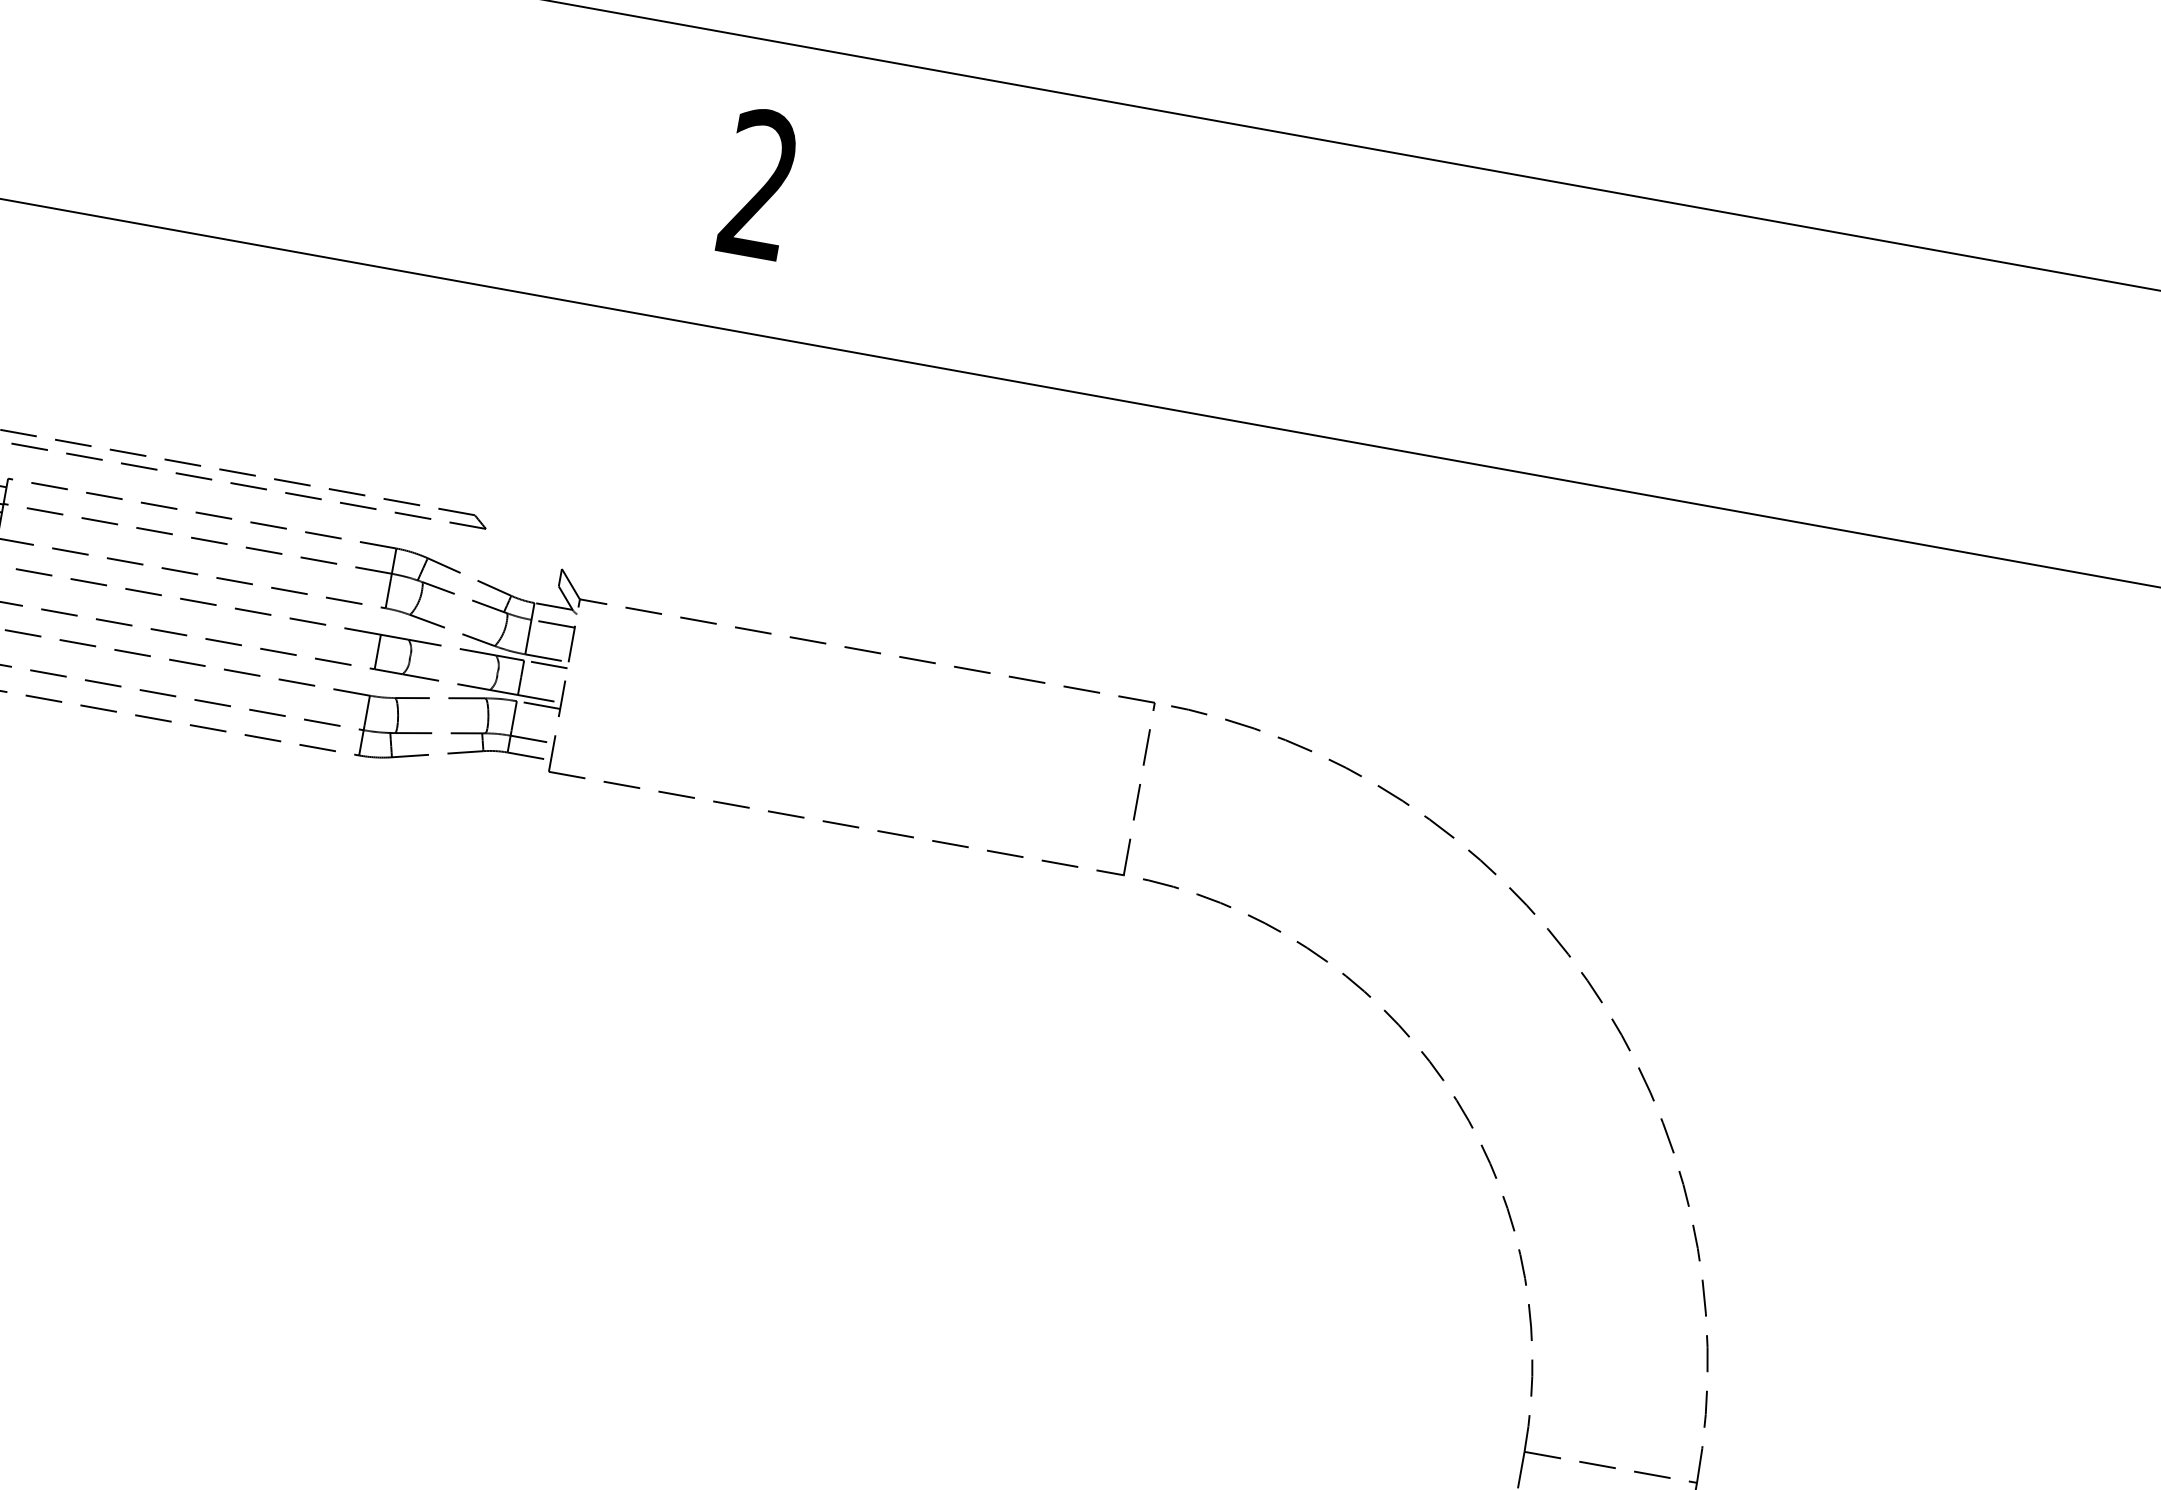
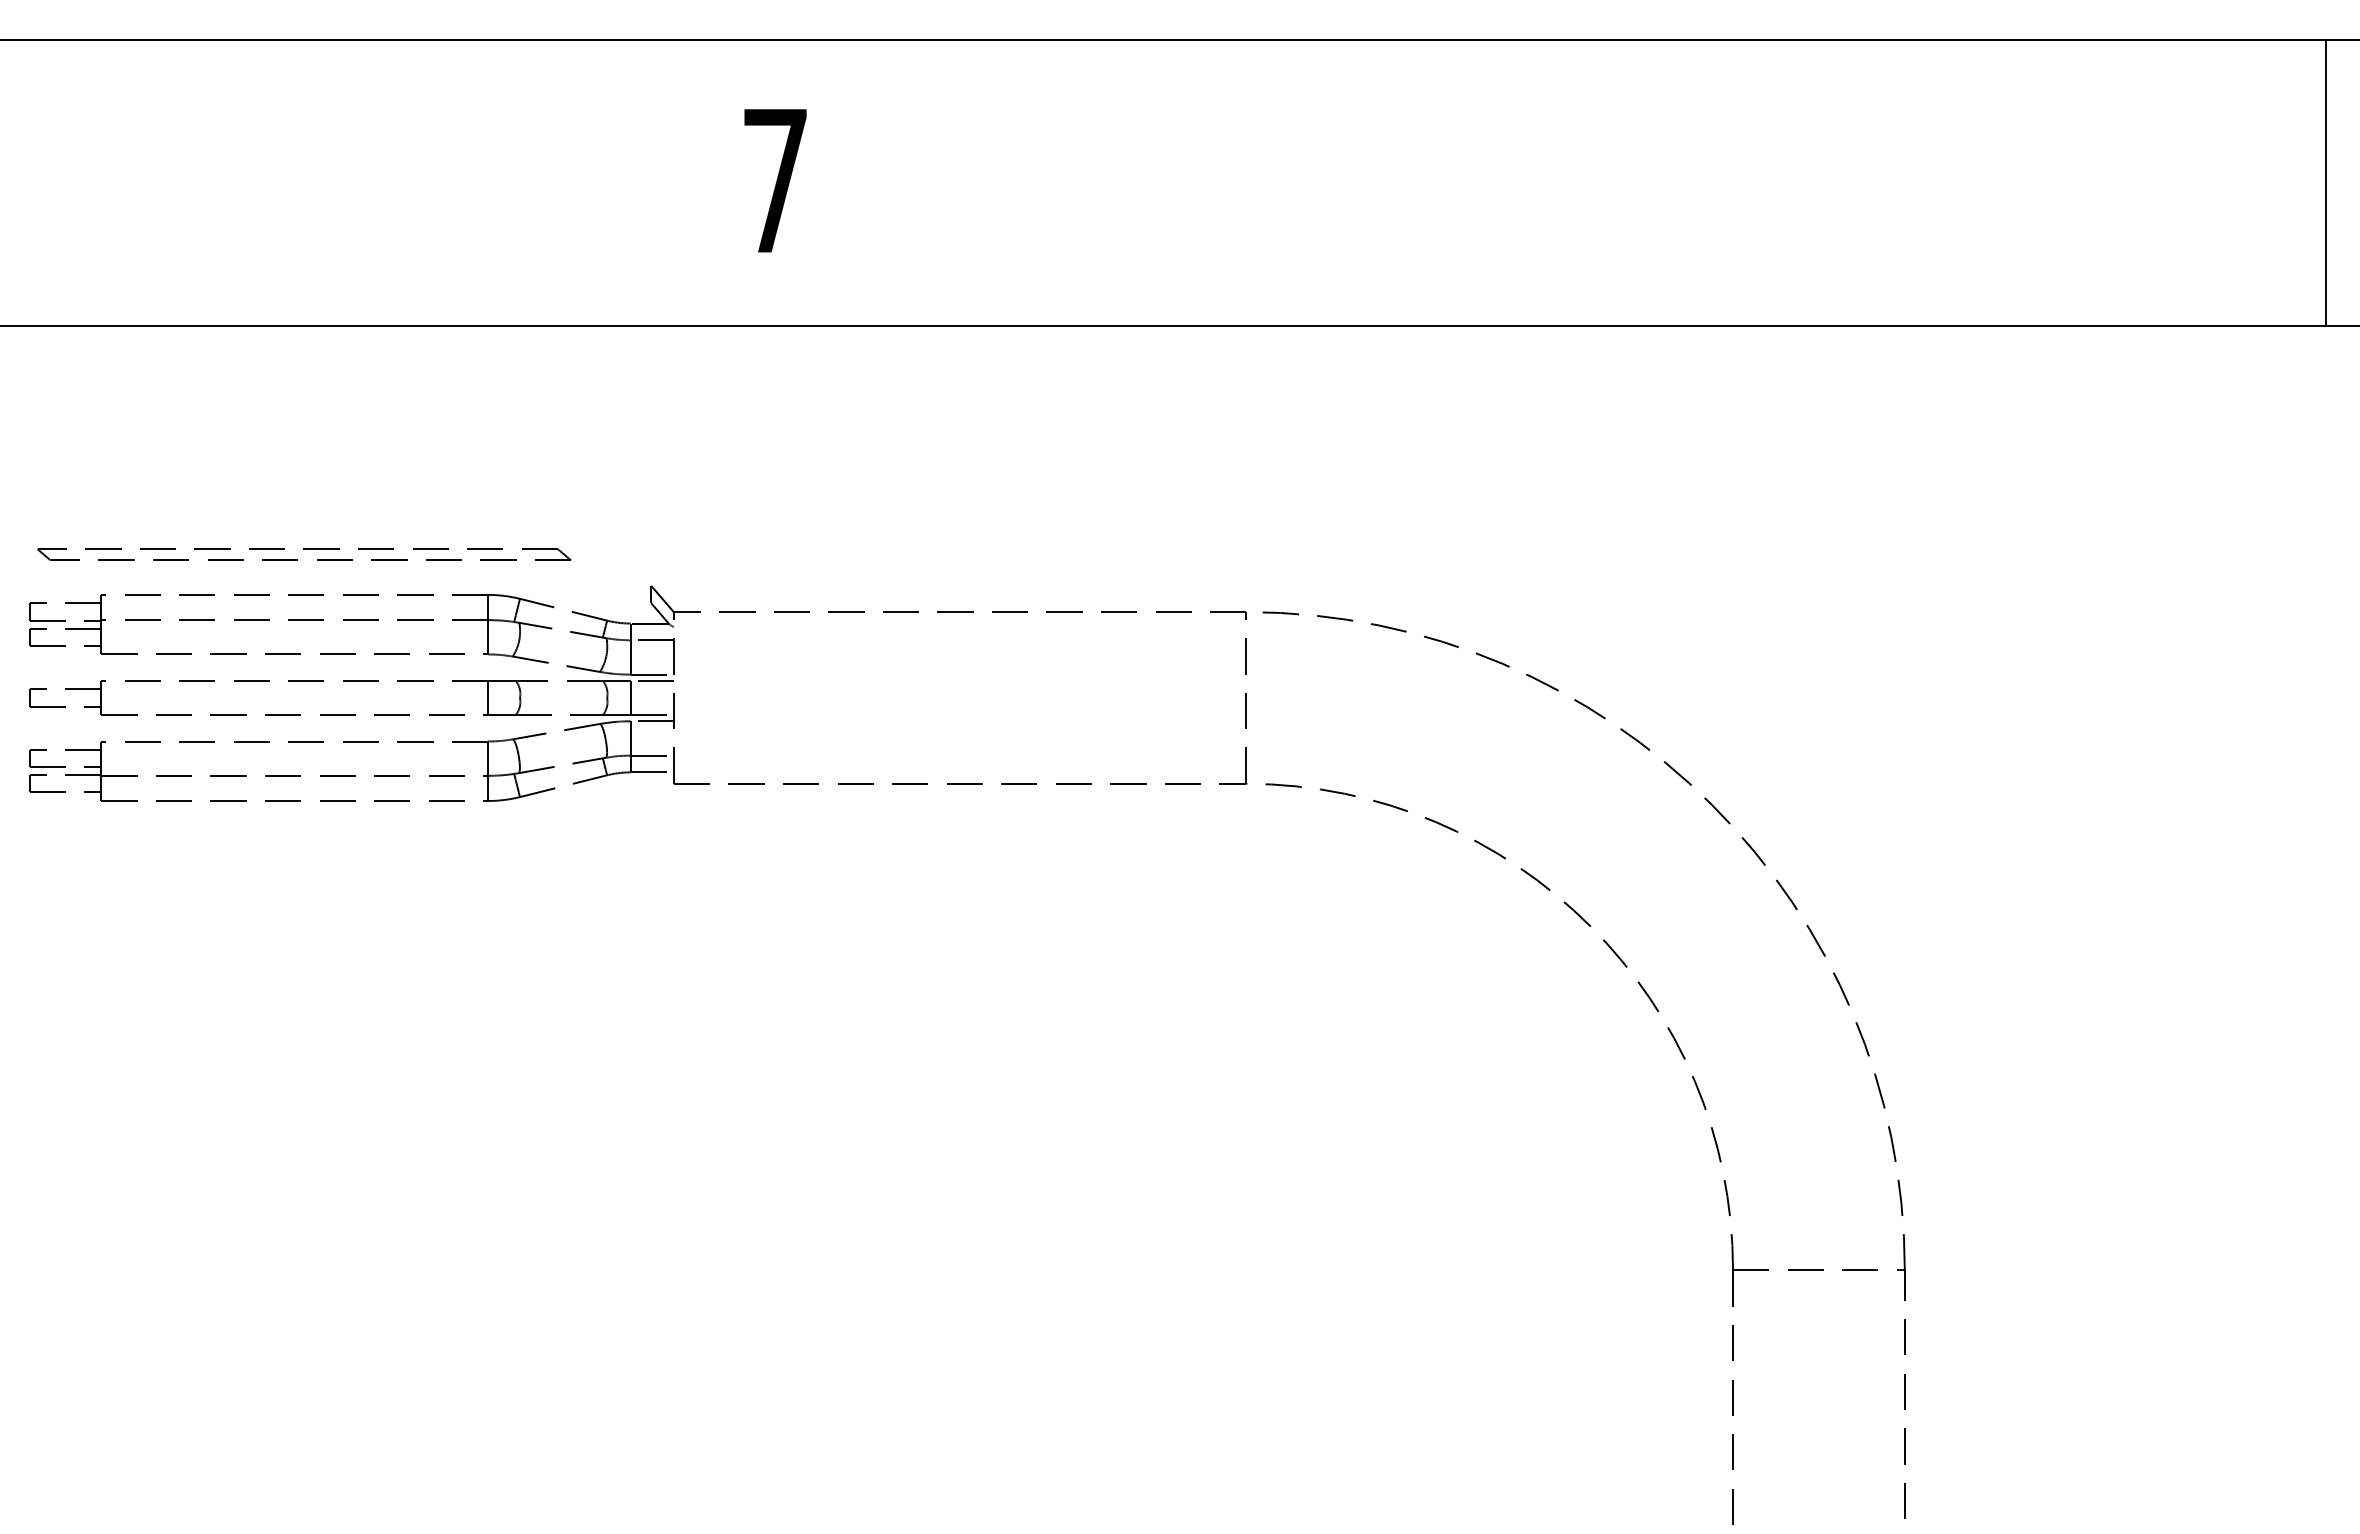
text: (759, 183) -> (774, 179), 2 -> 7

